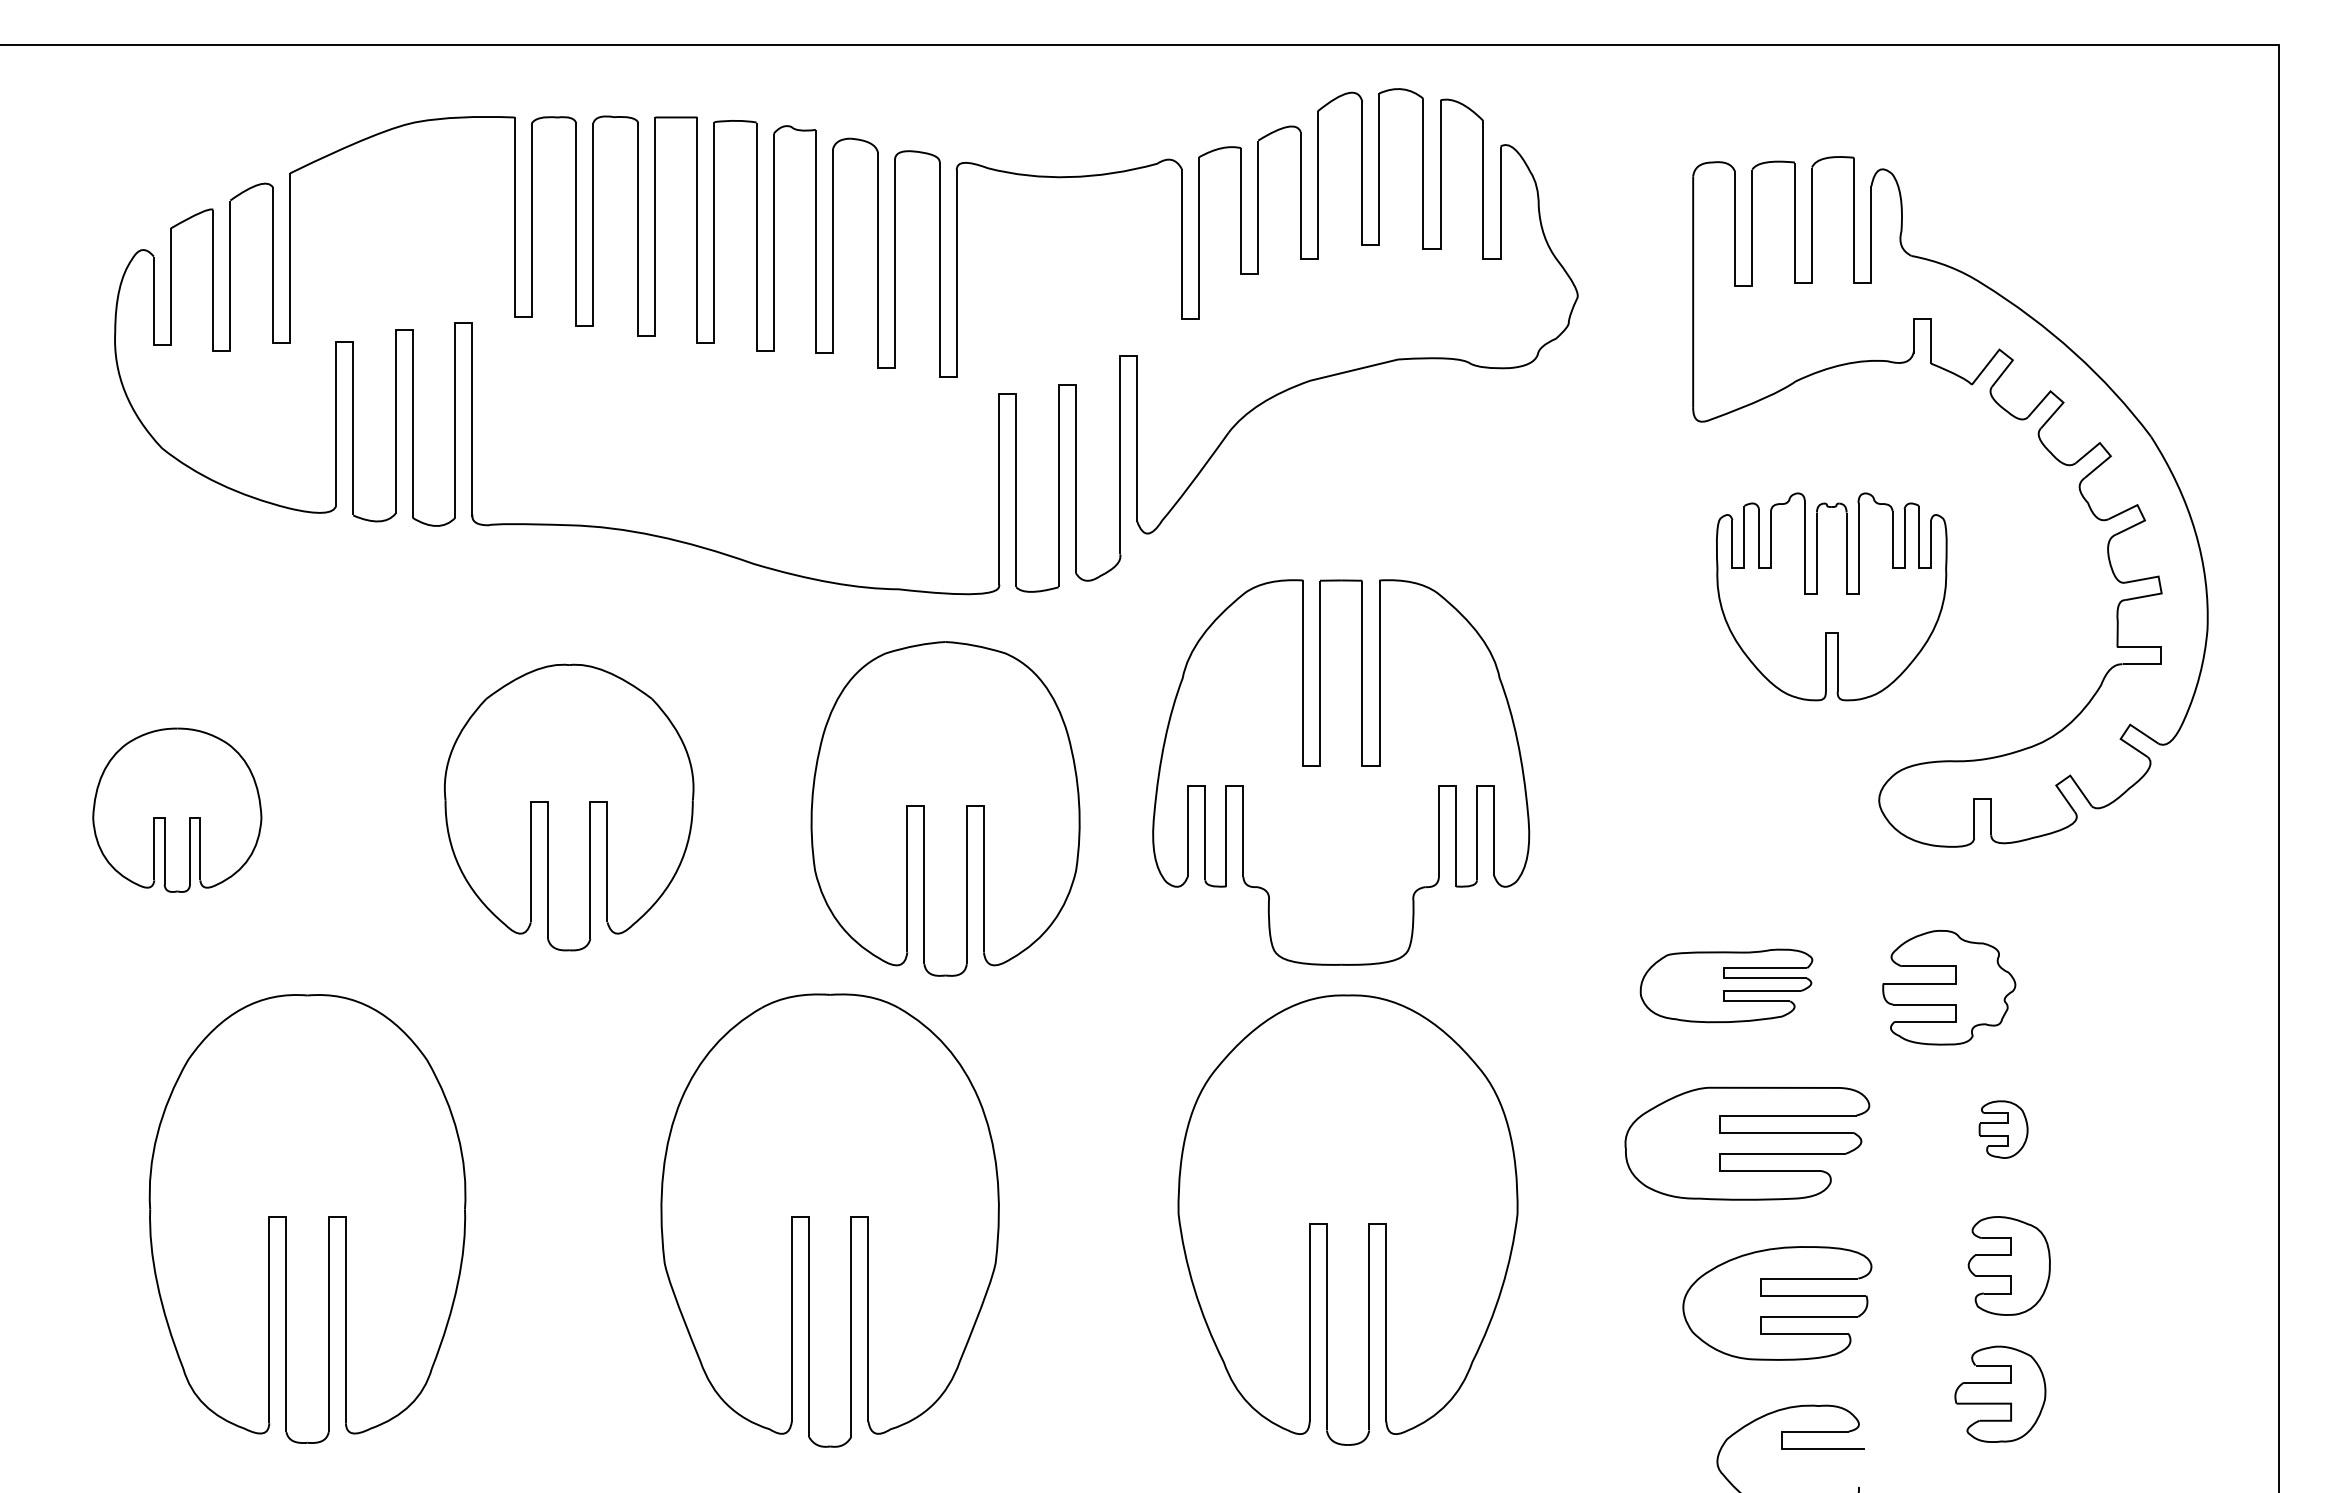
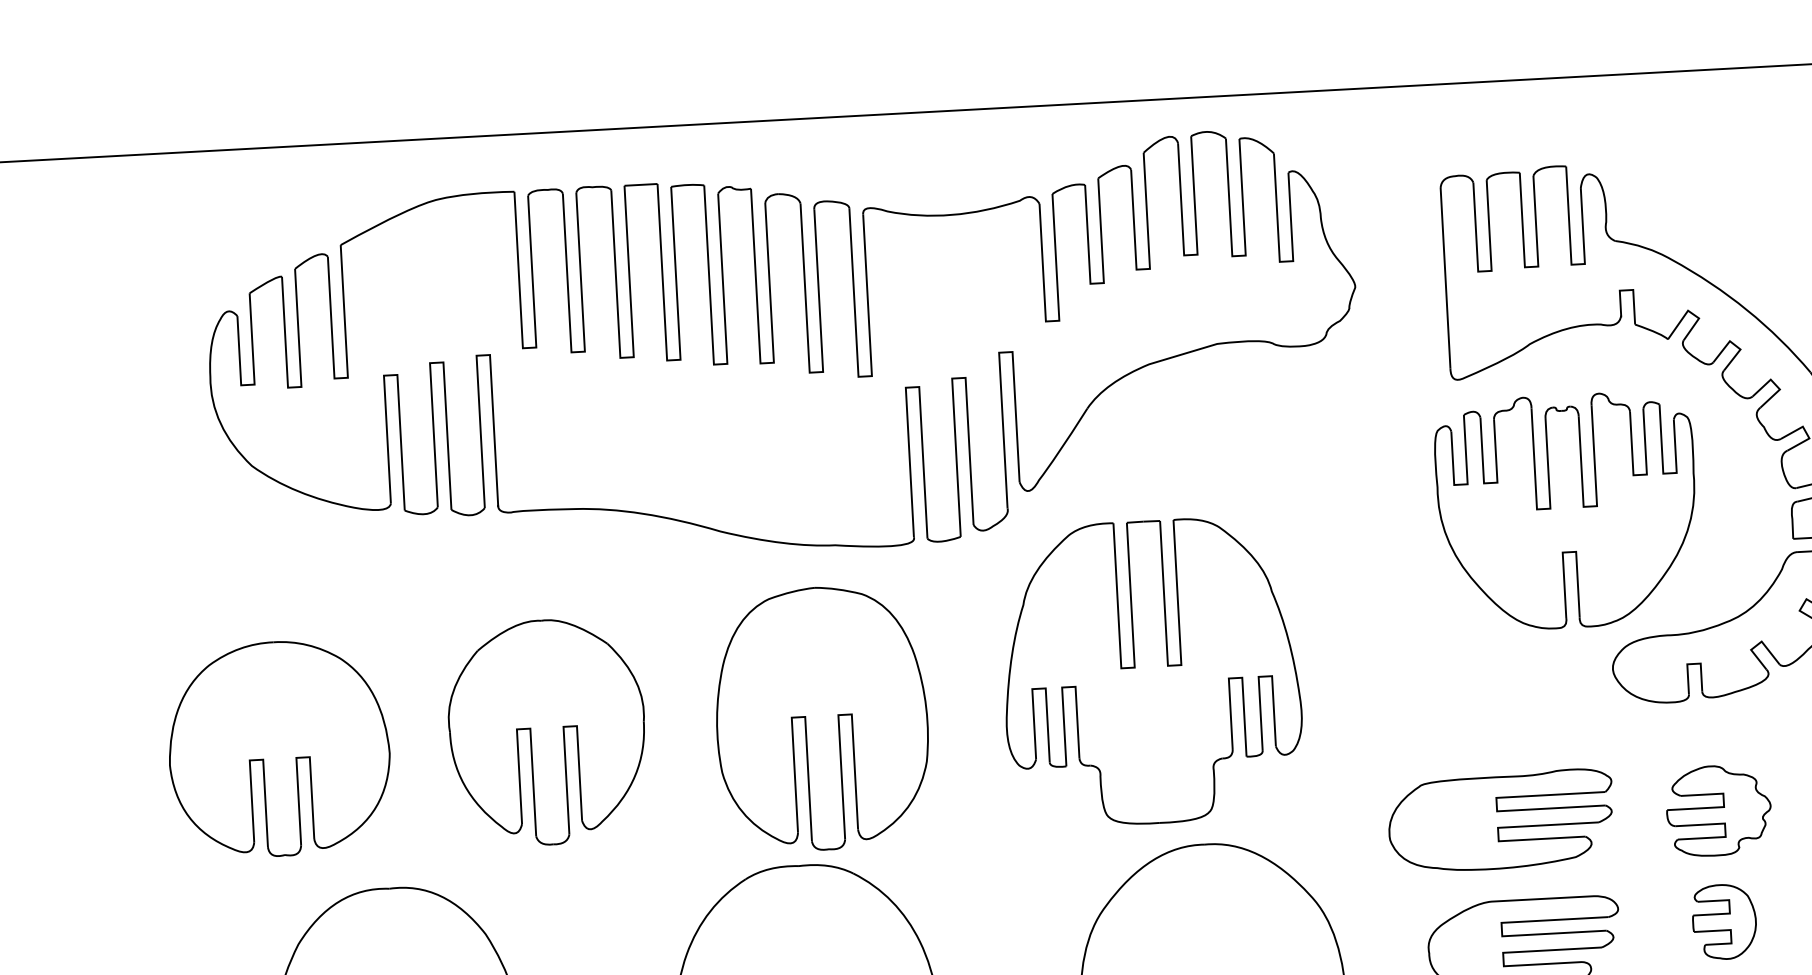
part: (1831, 596) -> (1566, 511), size x1.43
part: (1341, 772) -> (1151, 672), moved
part: (569, 807) -> (547, 732), moved
part: (945, 808) -> (821, 718), moved
part: (177, 810) -> (279, 749), size x1.67
part: (1726, 985) -> (1501, 820), size x1.67
part: (1949, 987) -> (1719, 810), moved
part: (2003, 1129) -> (1724, 921), size x1.67

